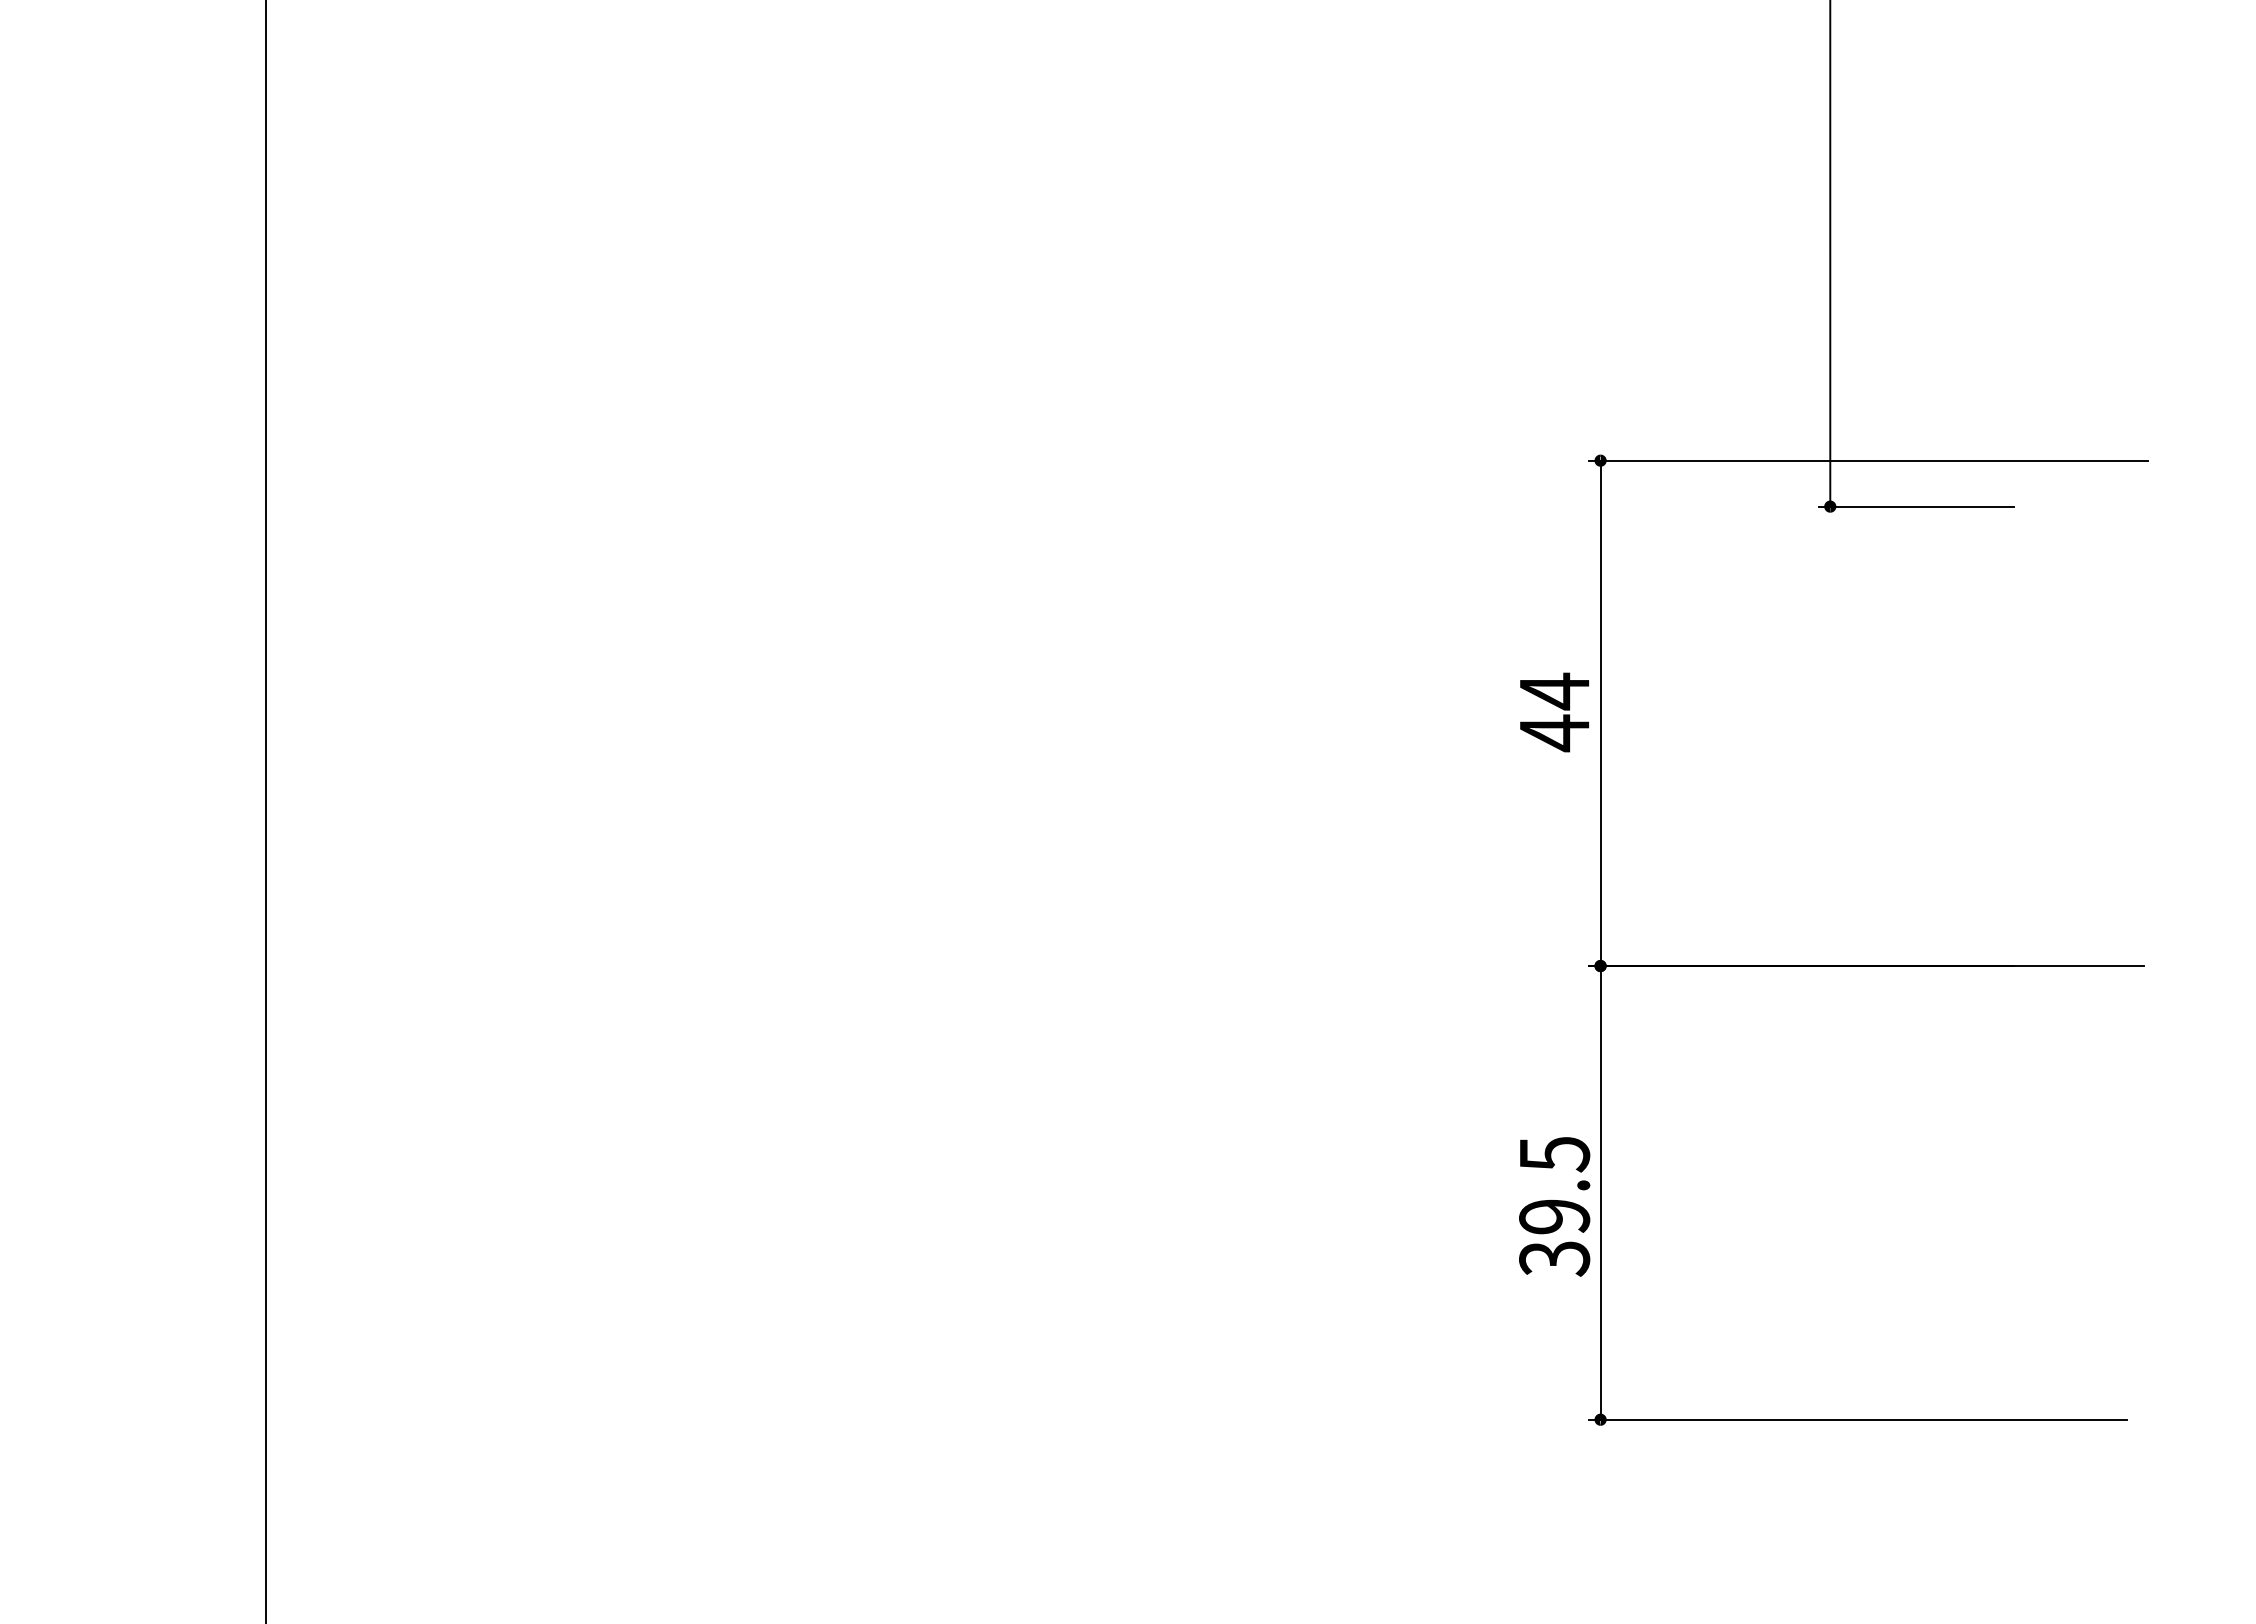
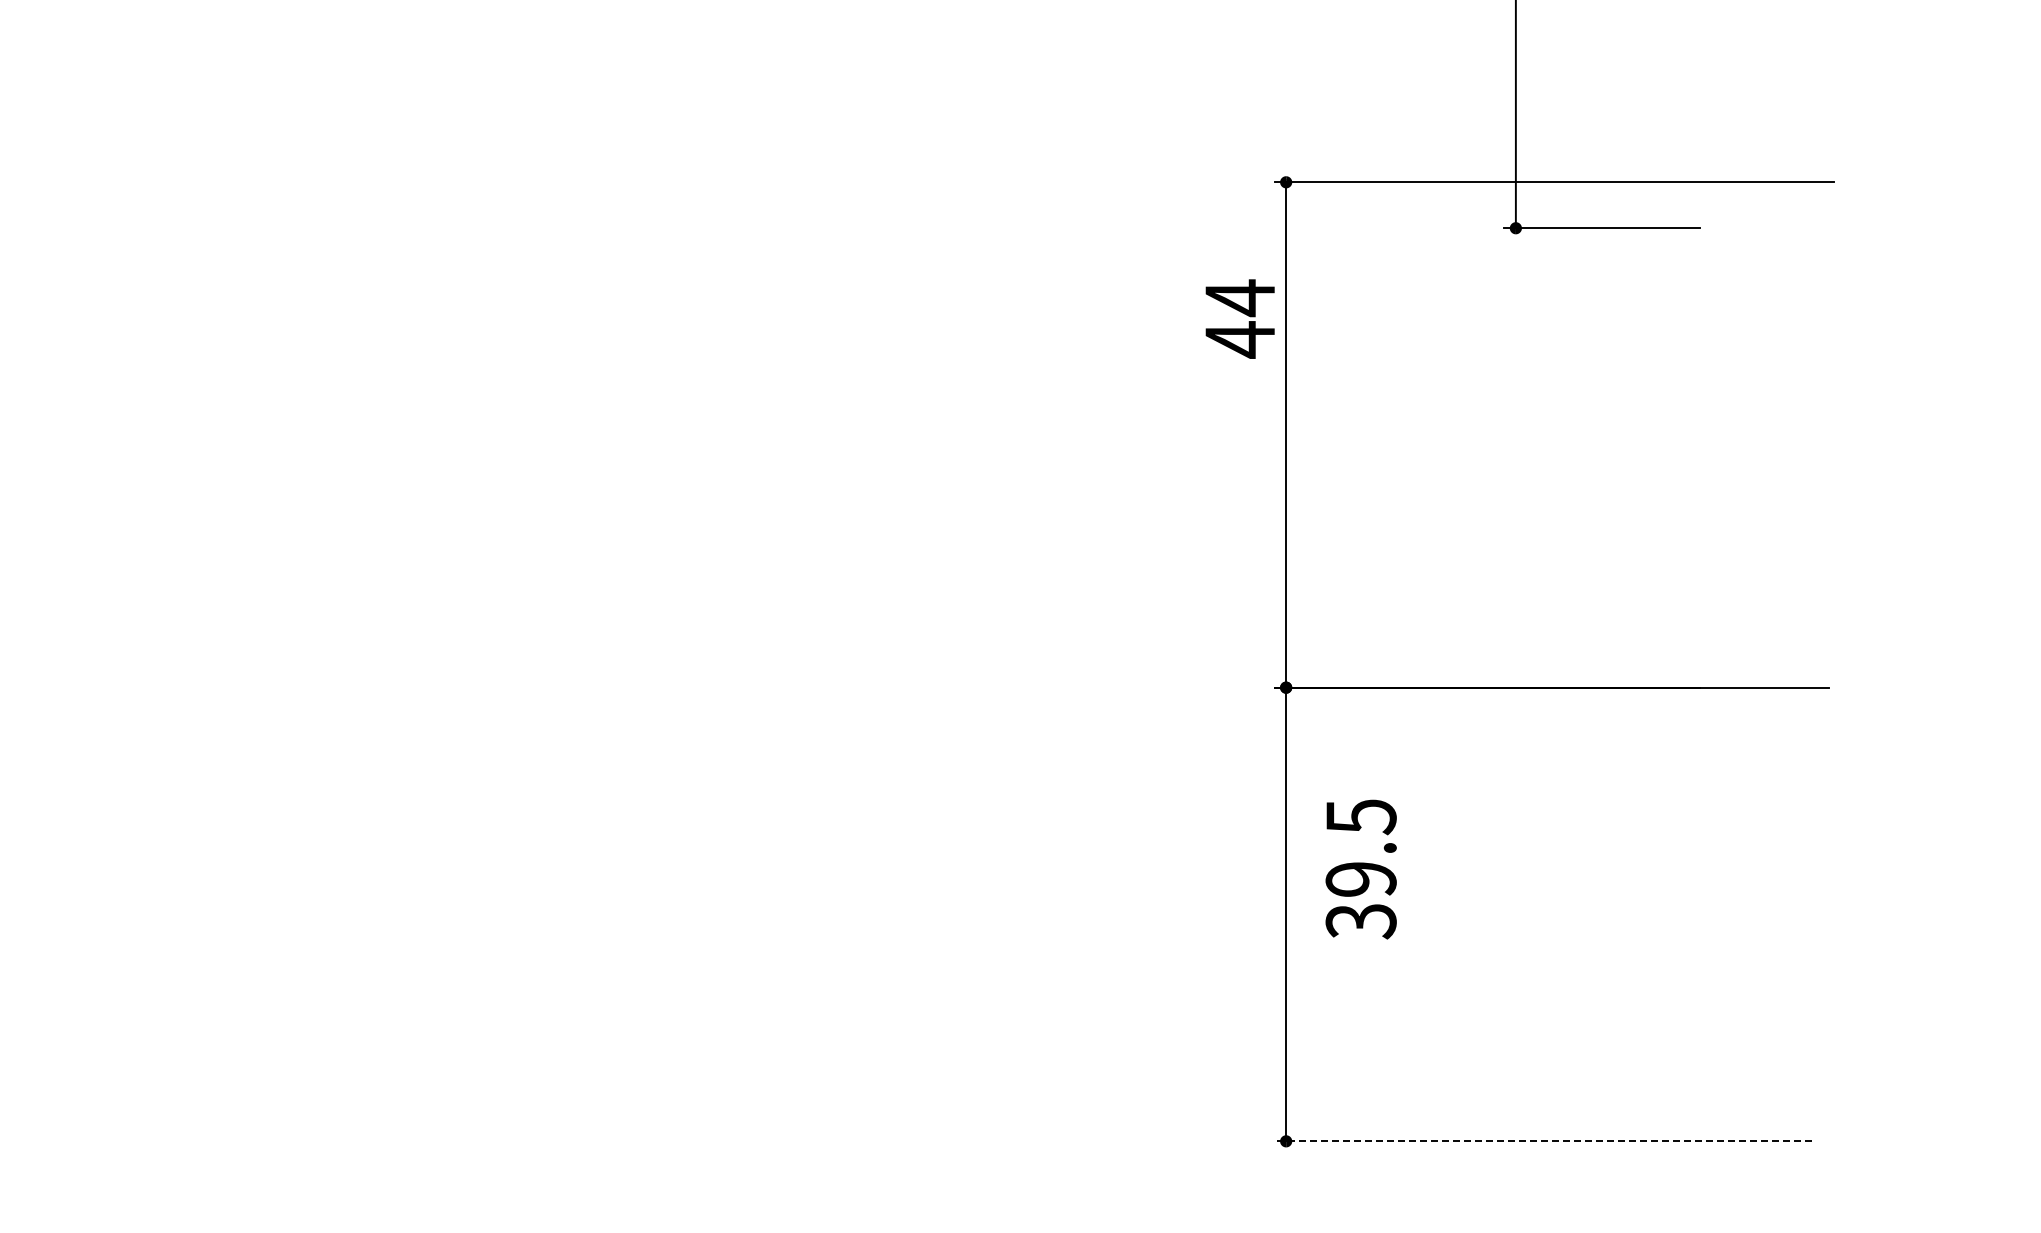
text: (1554, 712) -> (1240, 319), moved
text: (1554, 1206) -> (1361, 869), moved
line: (1857, 1419) -> (1543, 1141), solid -> dashed

